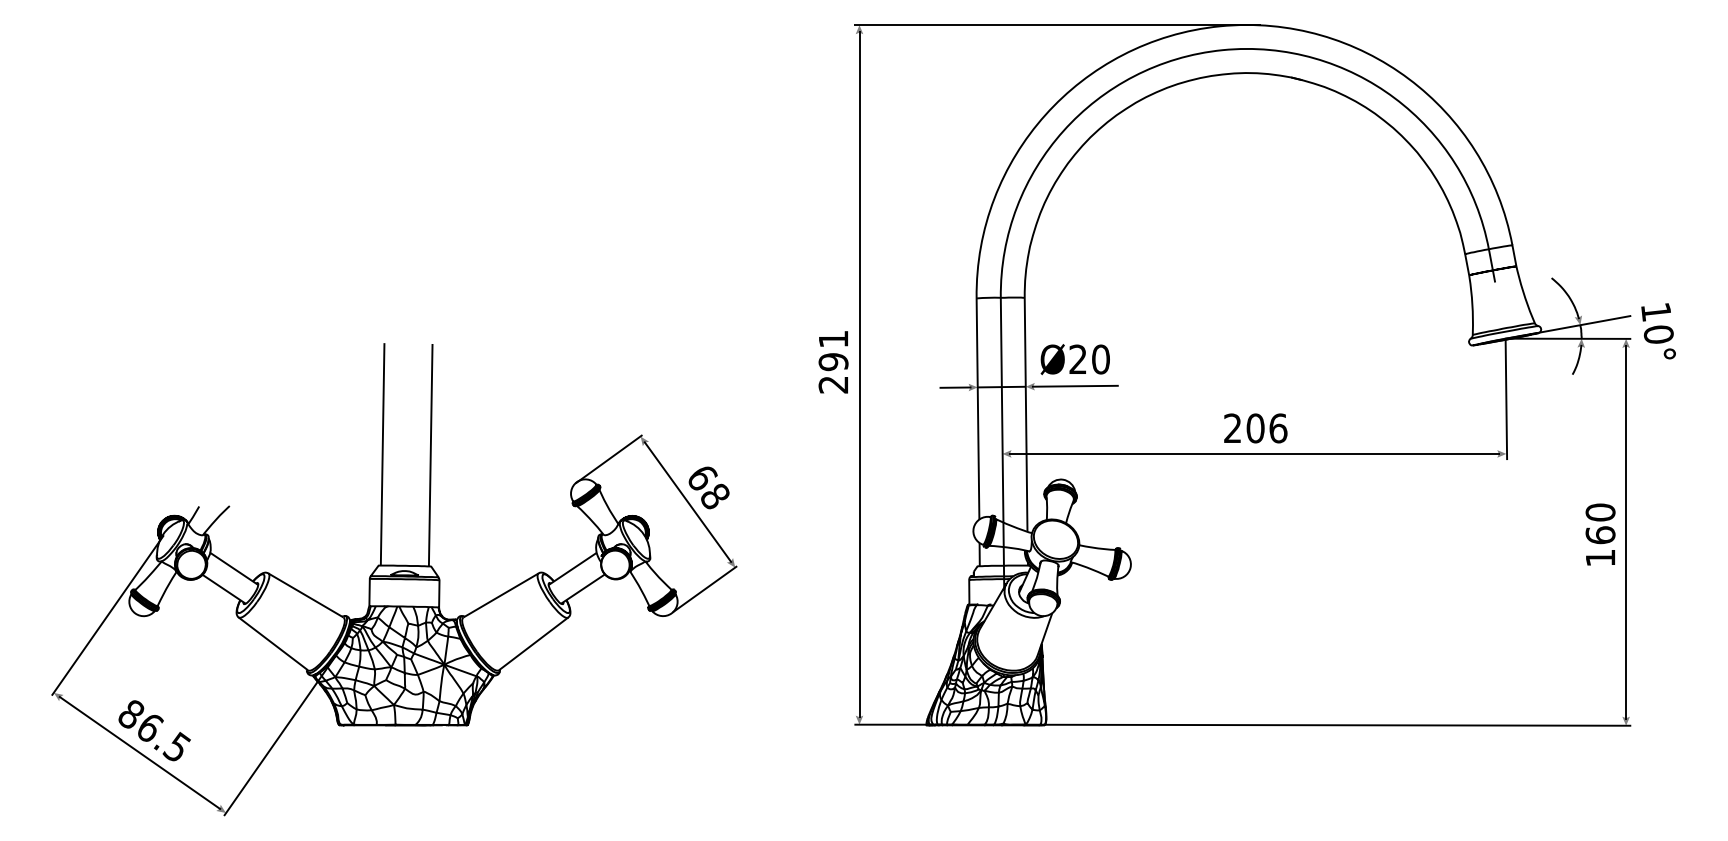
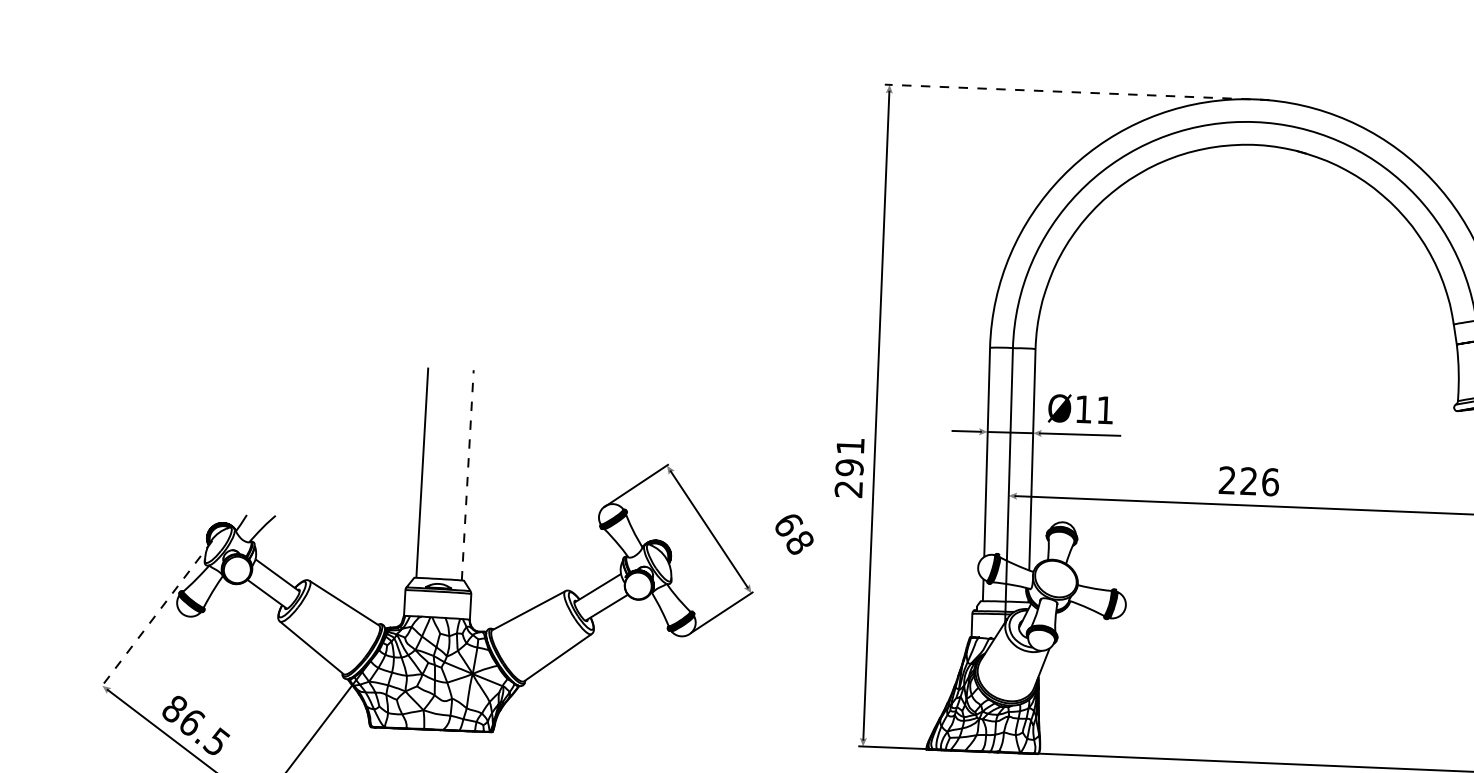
line: (1057, 25) -> (1076, 92), solid -> dashed
text: (1089, 359) -> (1094, 409), Ø20 -> Ø11
text: (833, 362) -> (849, 468), moved
text: (1255, 428) -> (1248, 481), 206 -> 226
line: (430, 454) -> (467, 474), solid -> dashed
text: (708, 487) -> (793, 534), moved
line: (107, 615) -> (155, 614), solid -> dashed

